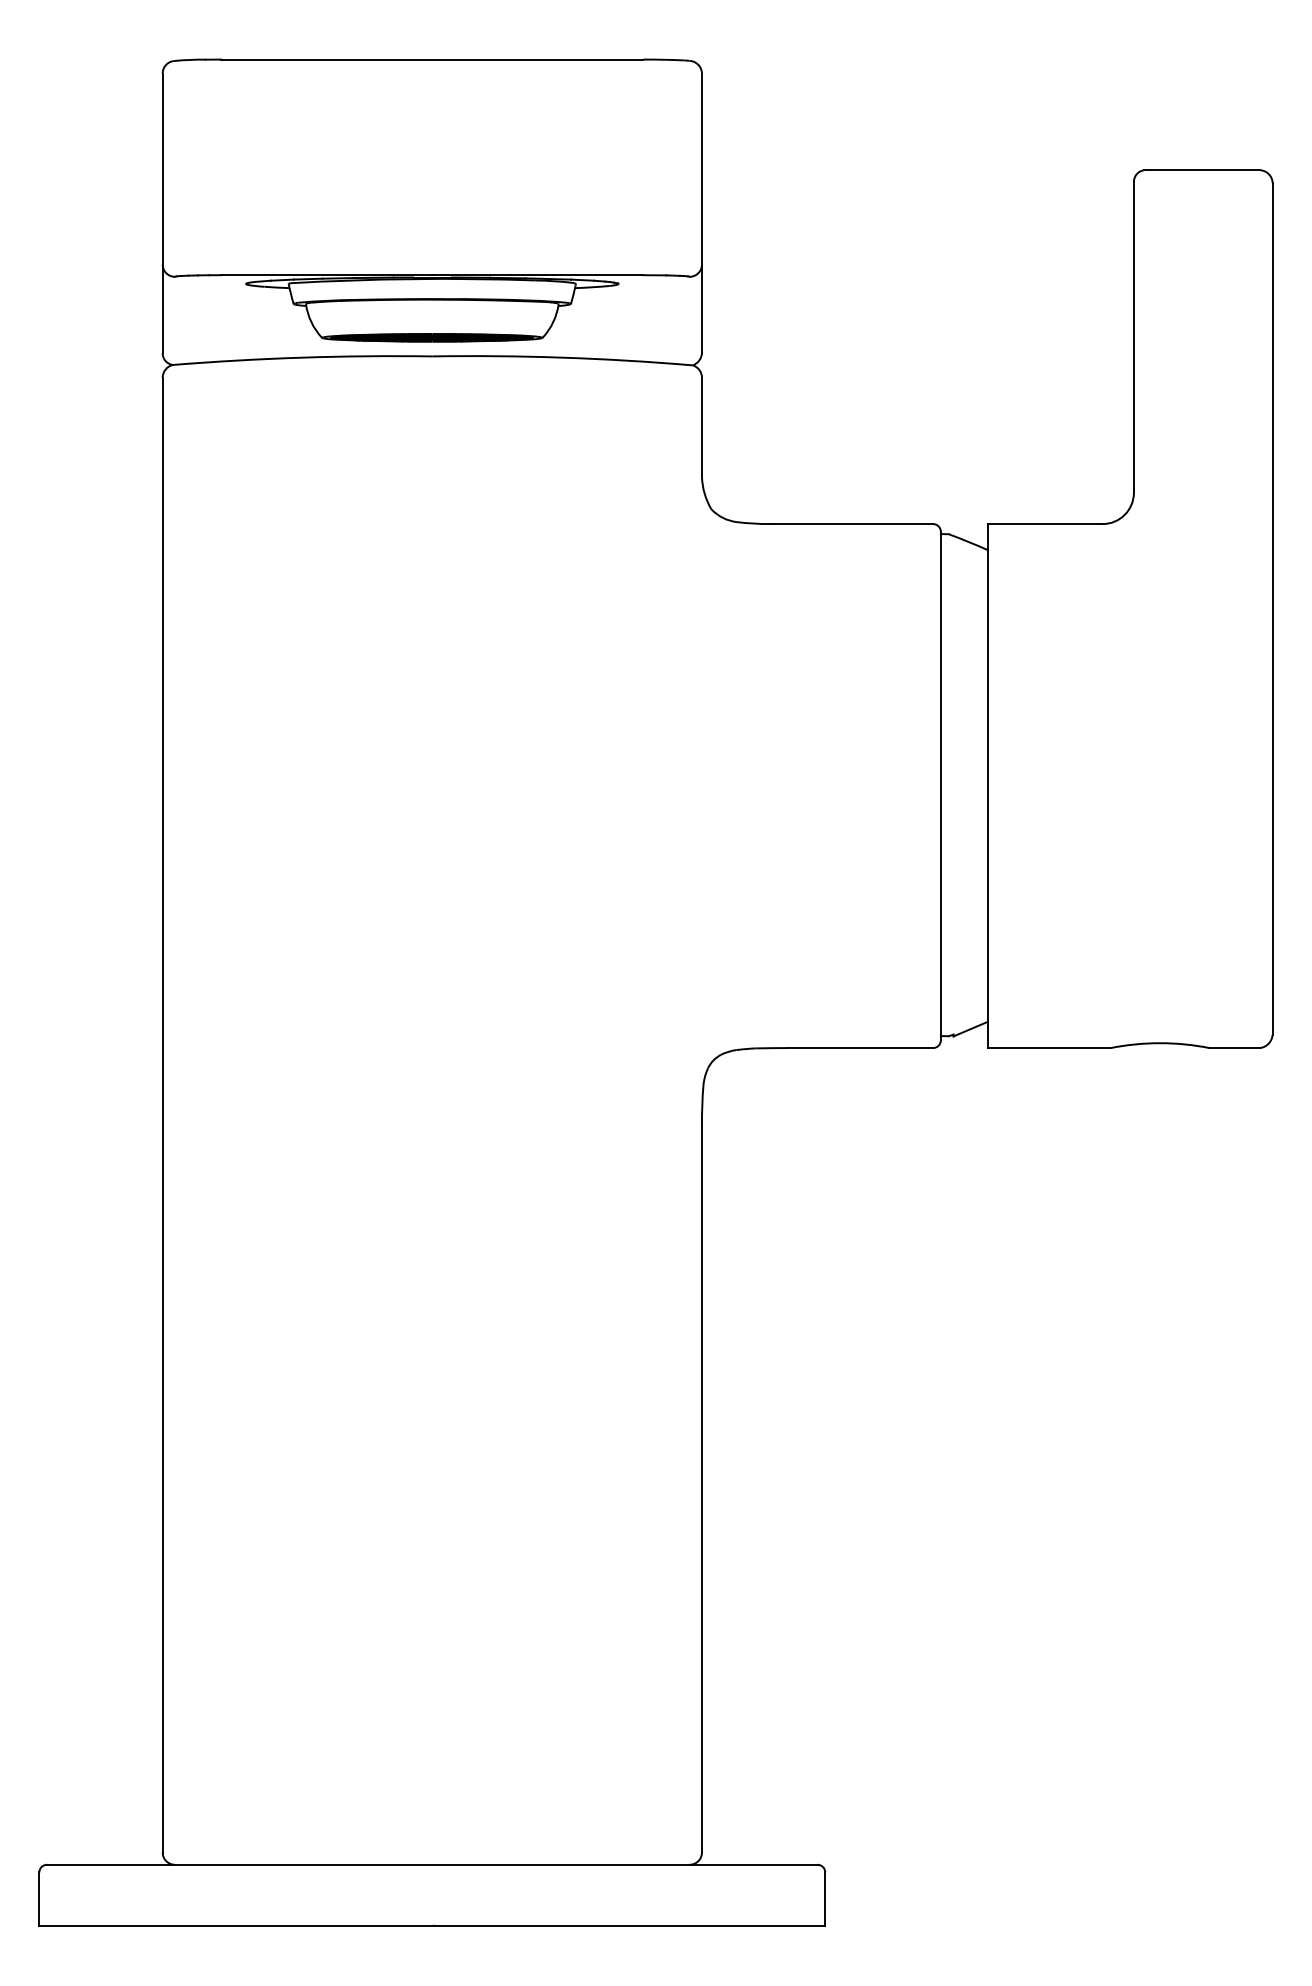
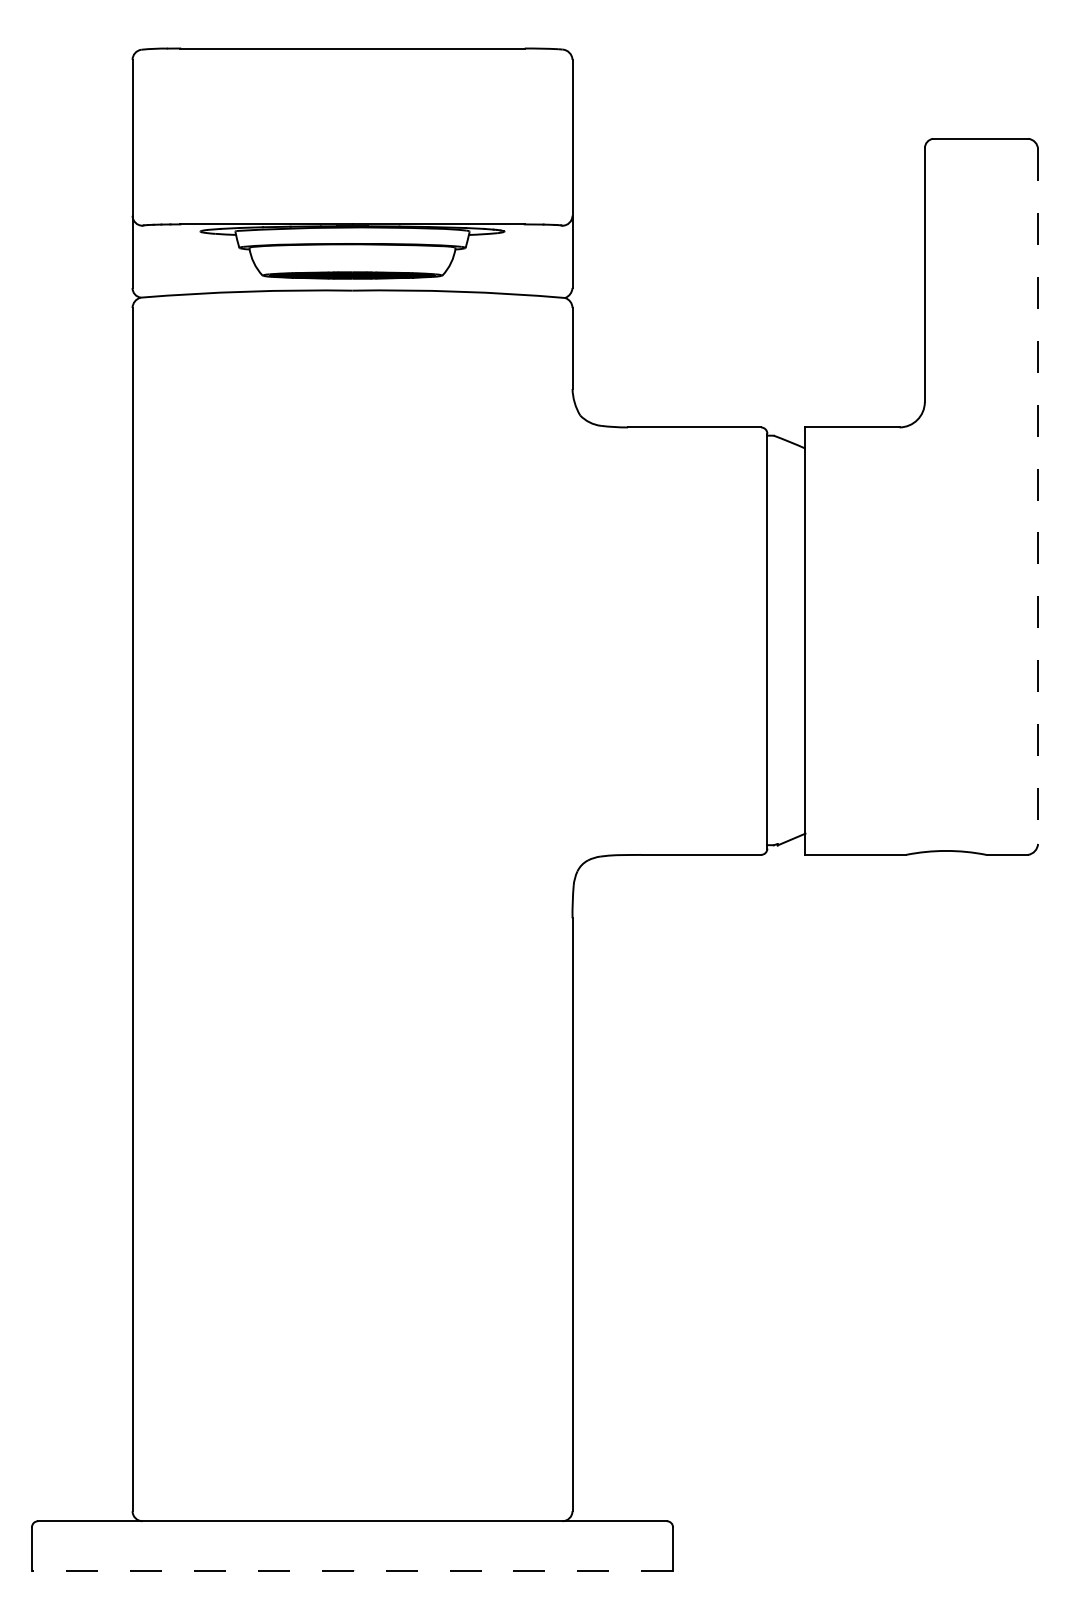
line: (1272, 608) -> (1037, 496), solid -> dashed
line: (432, 1926) -> (352, 1571), solid -> dashed

